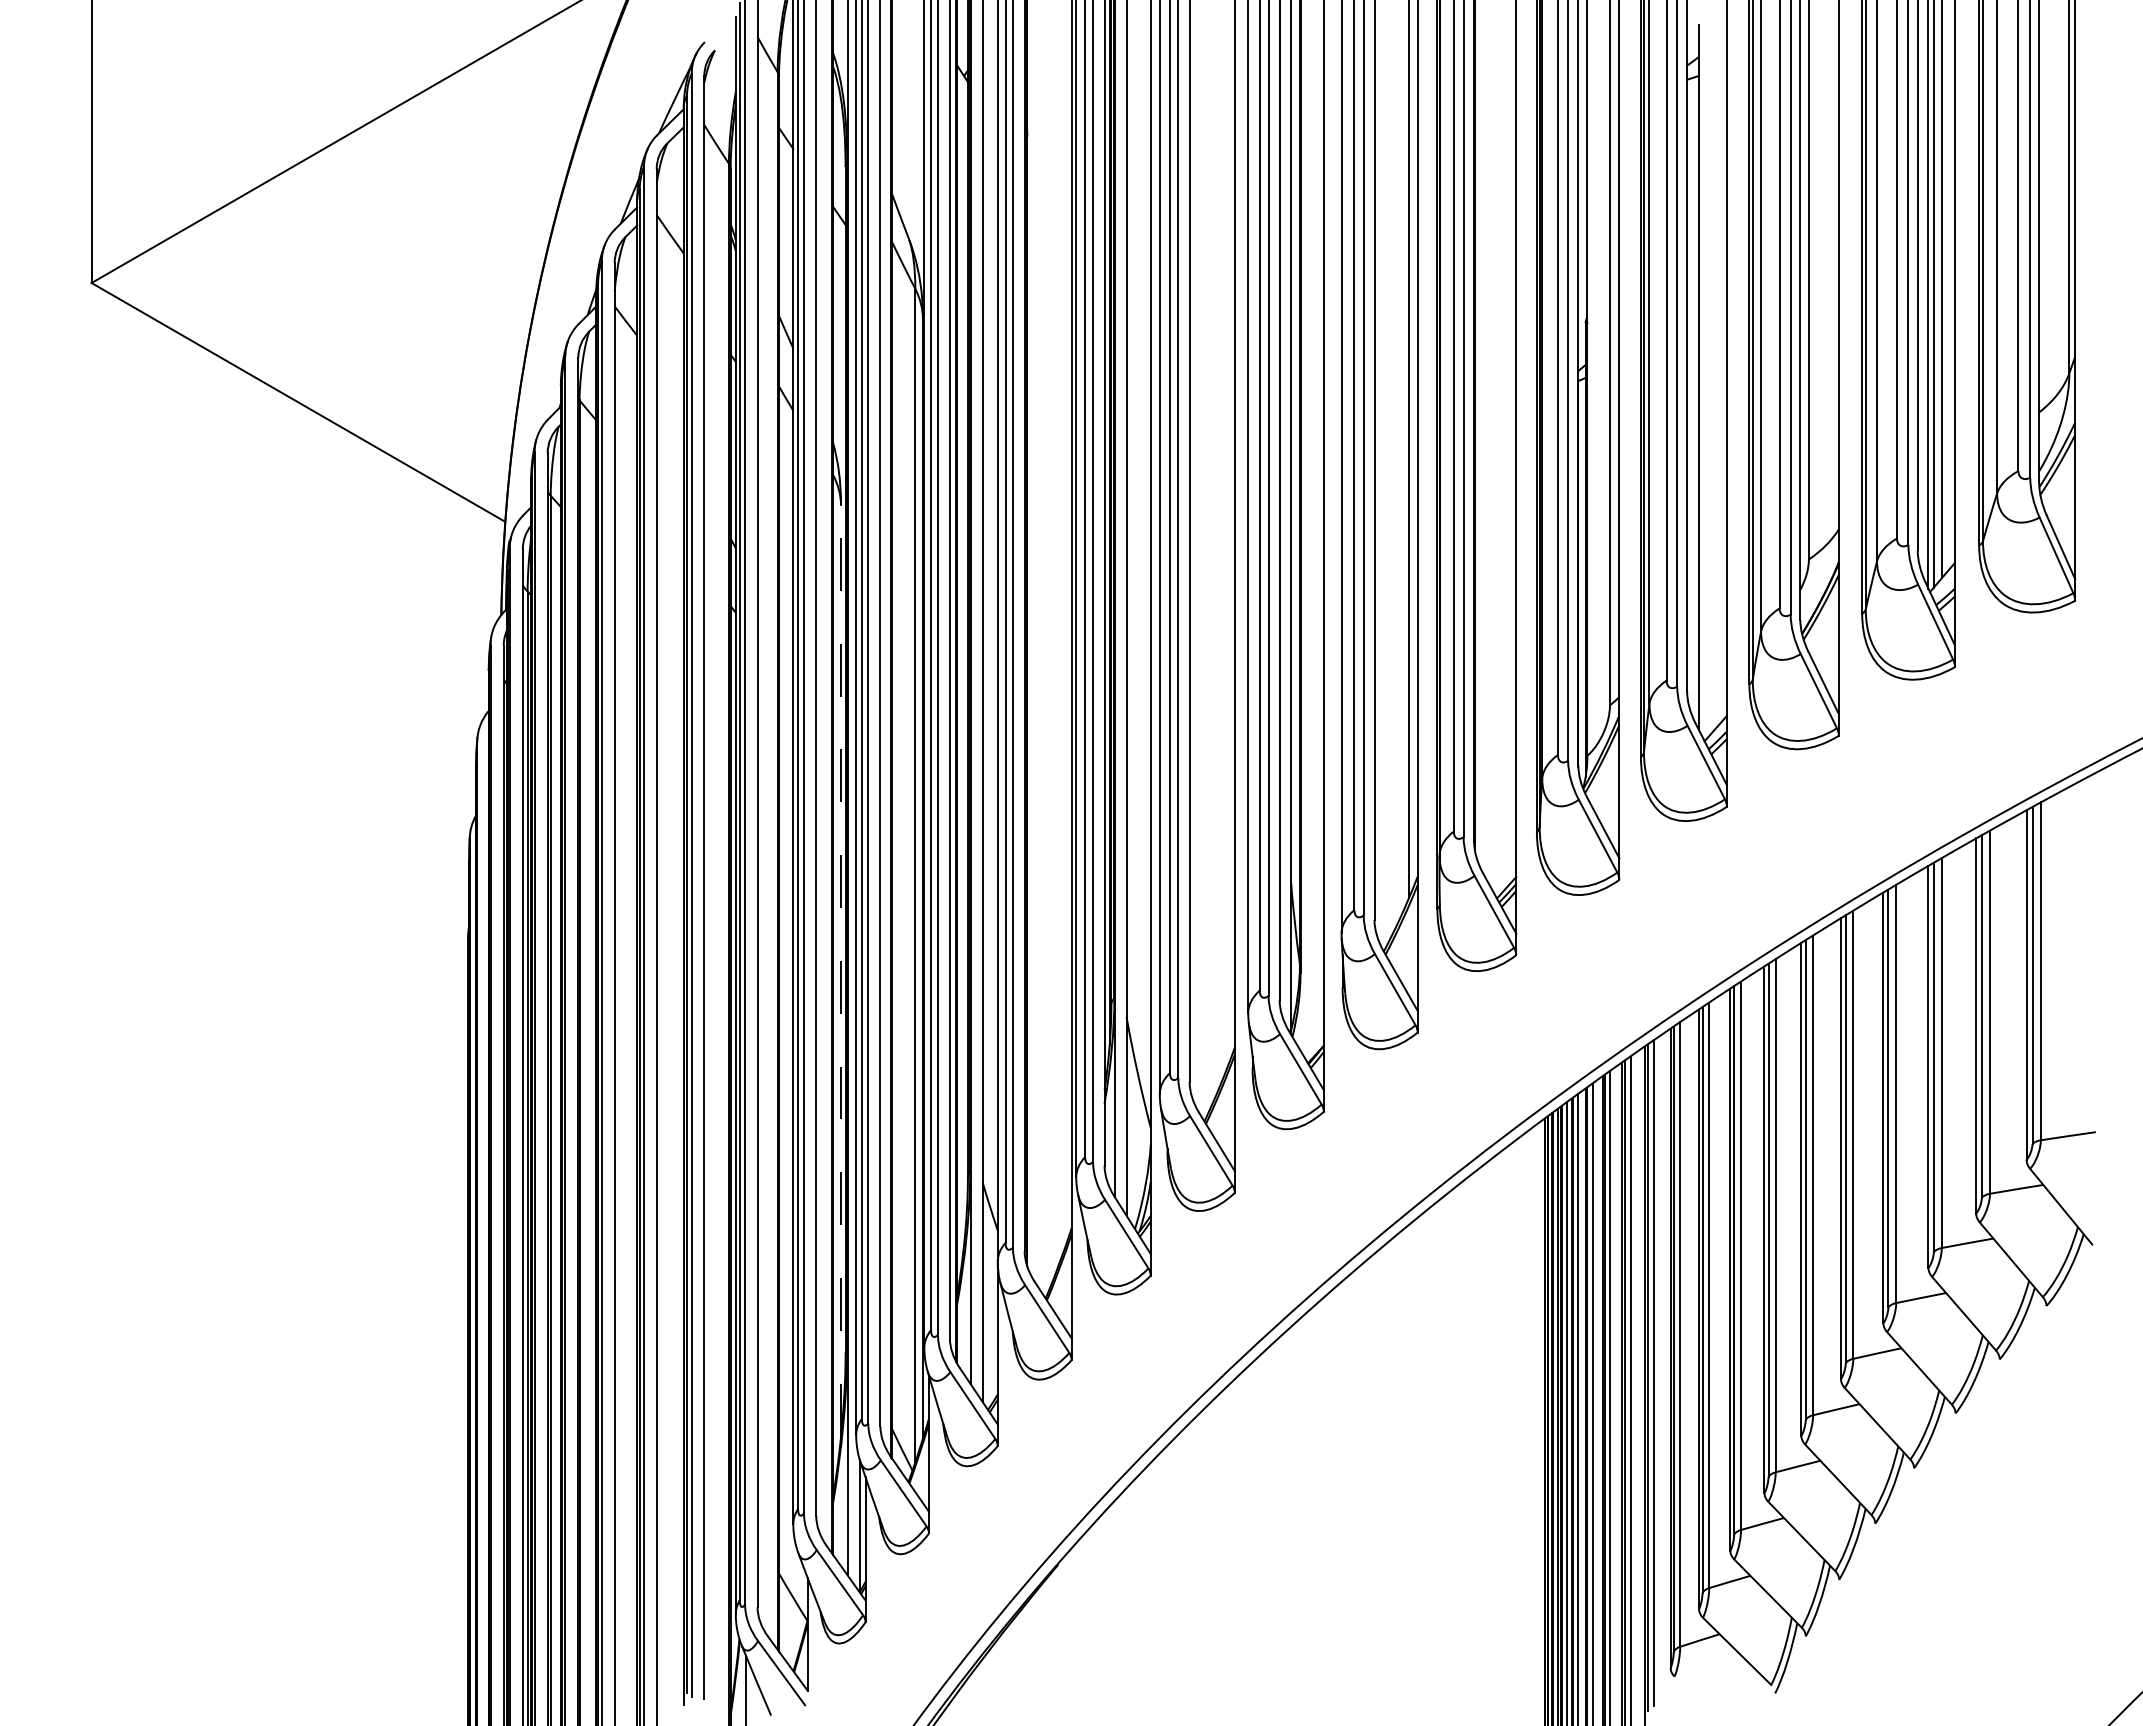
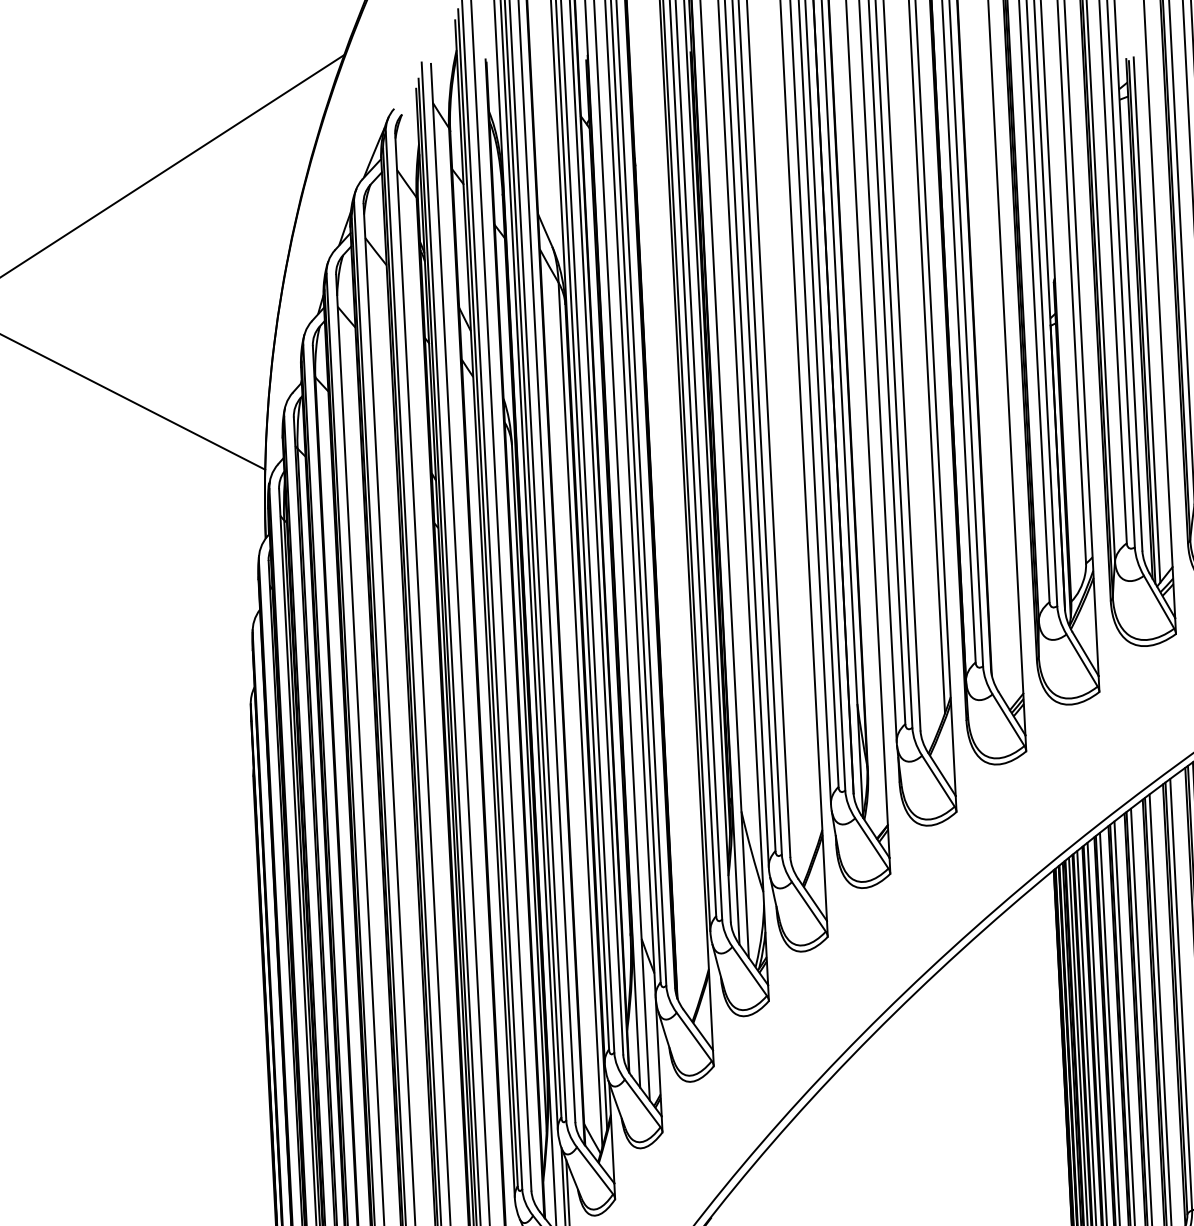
line: (1709, 379) -> (1147, 319), added
line: (1702, 382) -> (1142, 322), added
line: (841, 971) -> (529, 788), dashed -> solid

